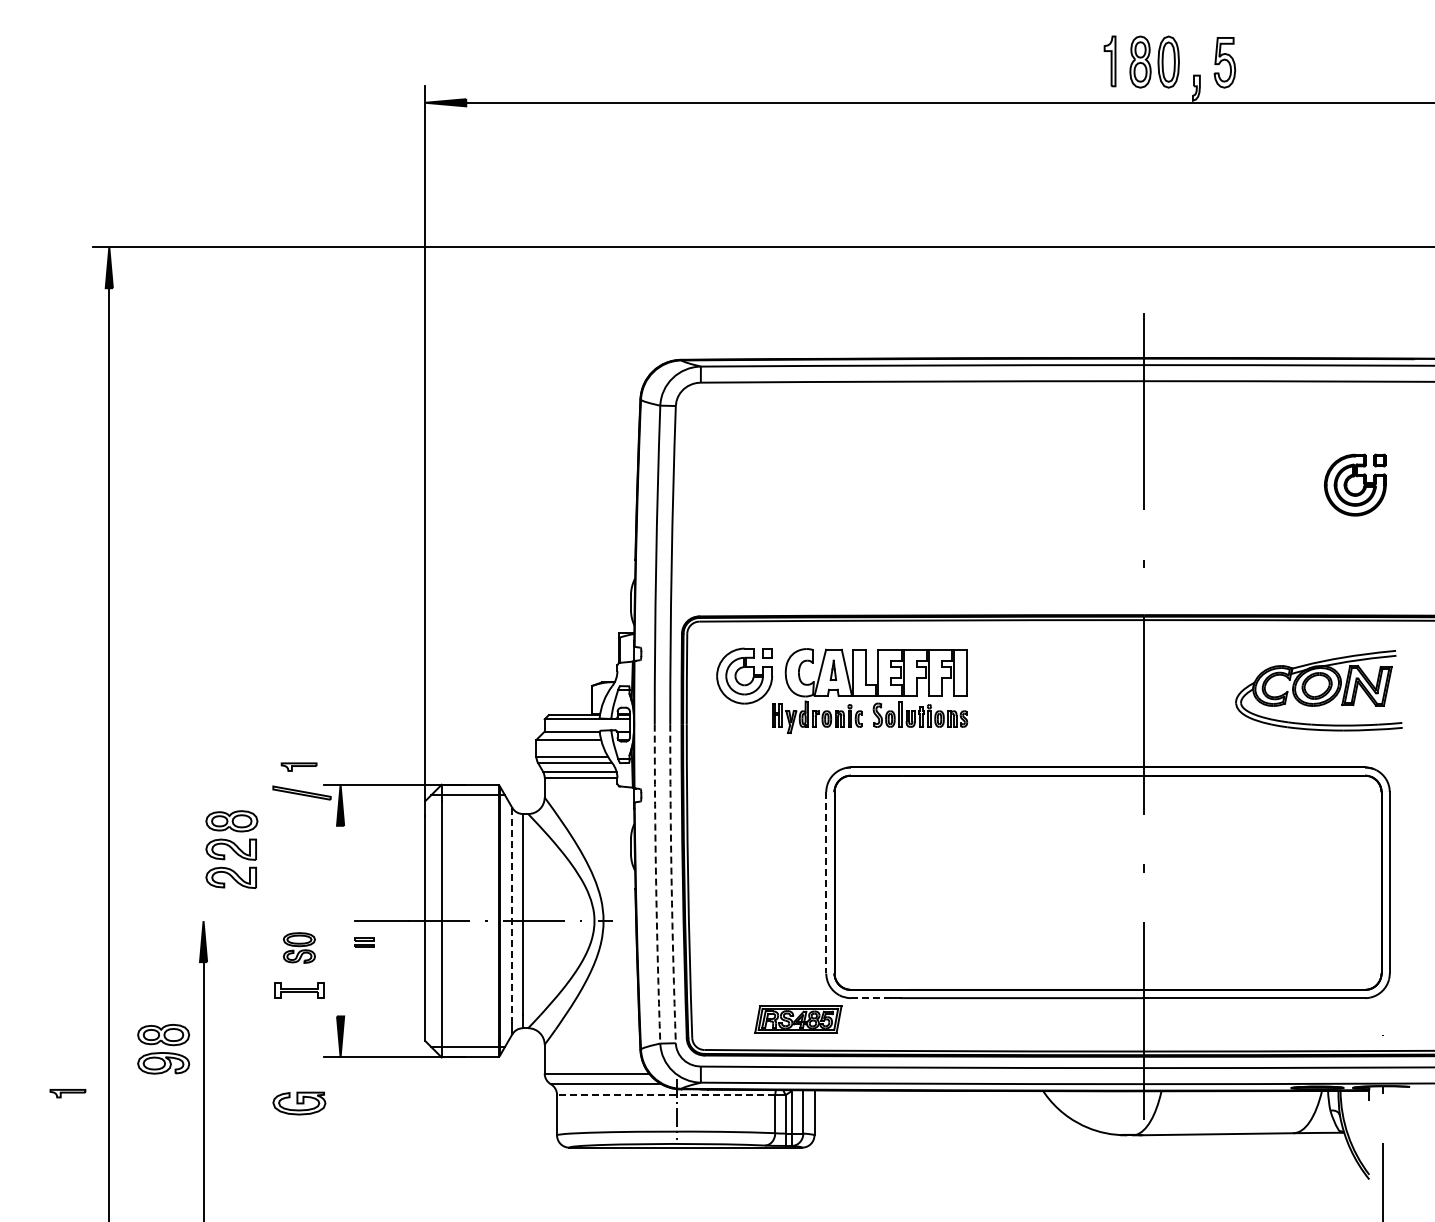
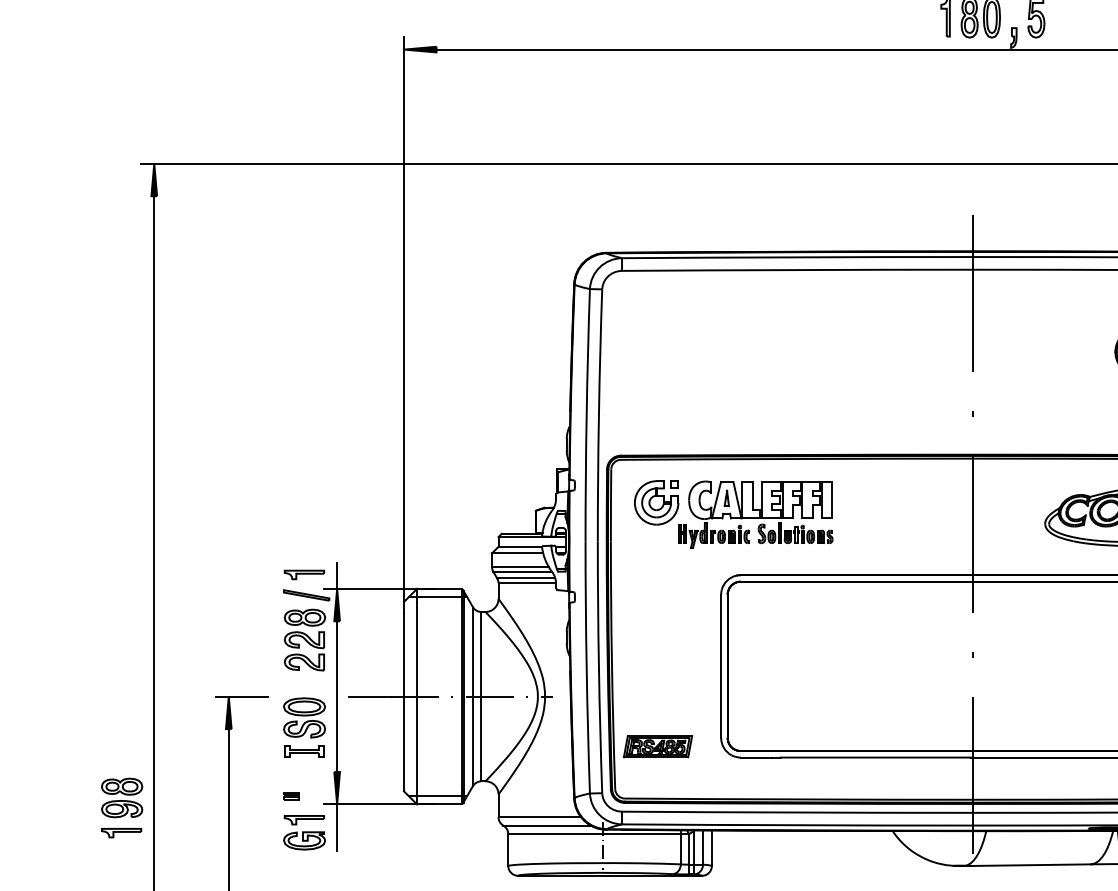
part: (298, 766) -> (303, 574), size x1.43
line: (340, 768) -> (337, 575), added
part: (231, 849) -> (304, 640), moved
line: (826, 882) -> (721, 666), dashed -> solid
arc: (671, 883) -> (598, 666), dashed -> solid
arc: (656, 884) -> (586, 667), dashed -> solid
line: (512, 914) -> (473, 691), dashed -> solid
line: (340, 920) -> (337, 696), added
line: (219, 921) -> (241, 696), added
part: (364, 942) -> (291, 795), moved
part: (299, 947) -> (304, 717), size x1.67
line: (871, 998) -> (756, 757), dashed -> solid
part: (798, 1019) -> (658, 746), moved
part: (163, 1049) -> (122, 798), moved
part: (298, 1077) -> (303, 820), added
line: (340, 1086) -> (337, 827), added
part: (67, 1093) -> (121, 832), size x1.43
line: (665, 1094) -> (594, 833), dashed -> solid

